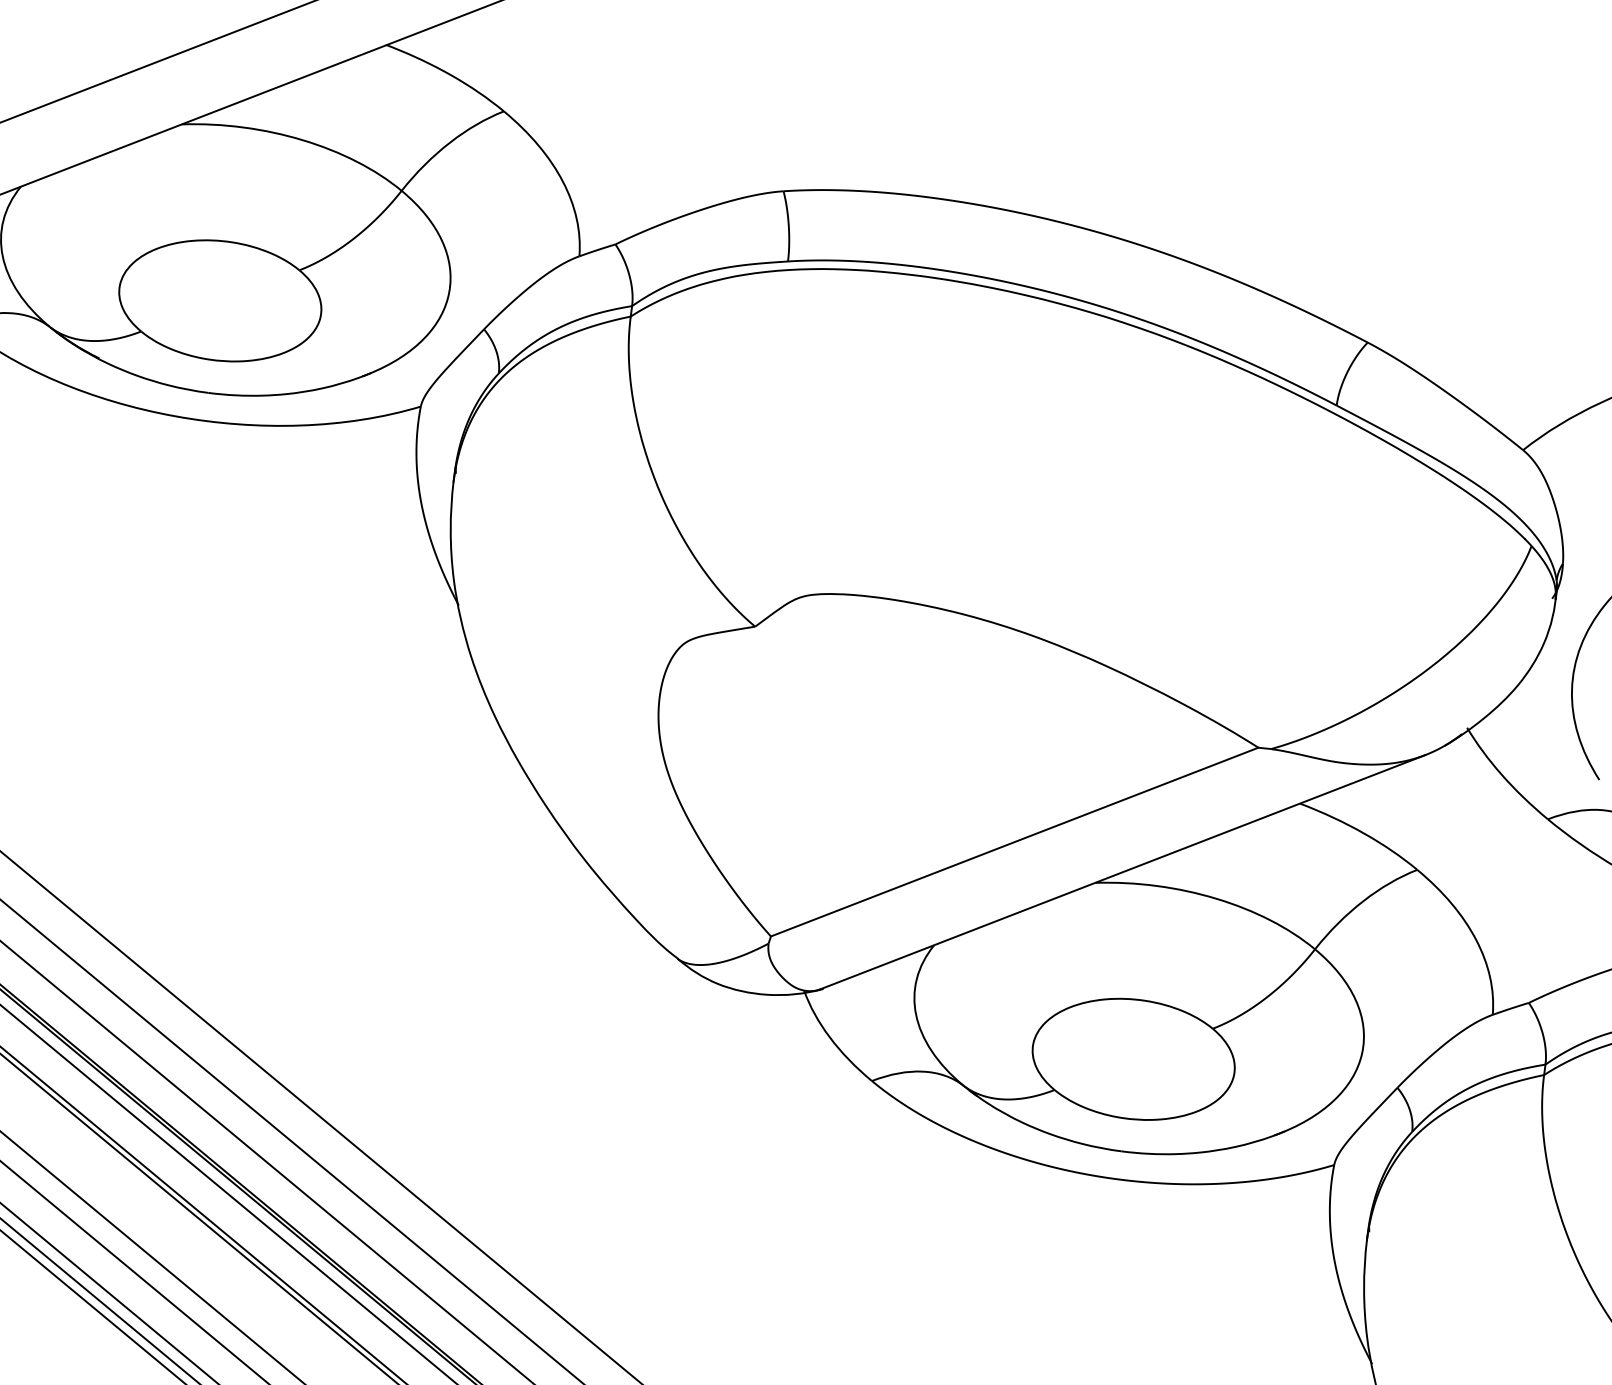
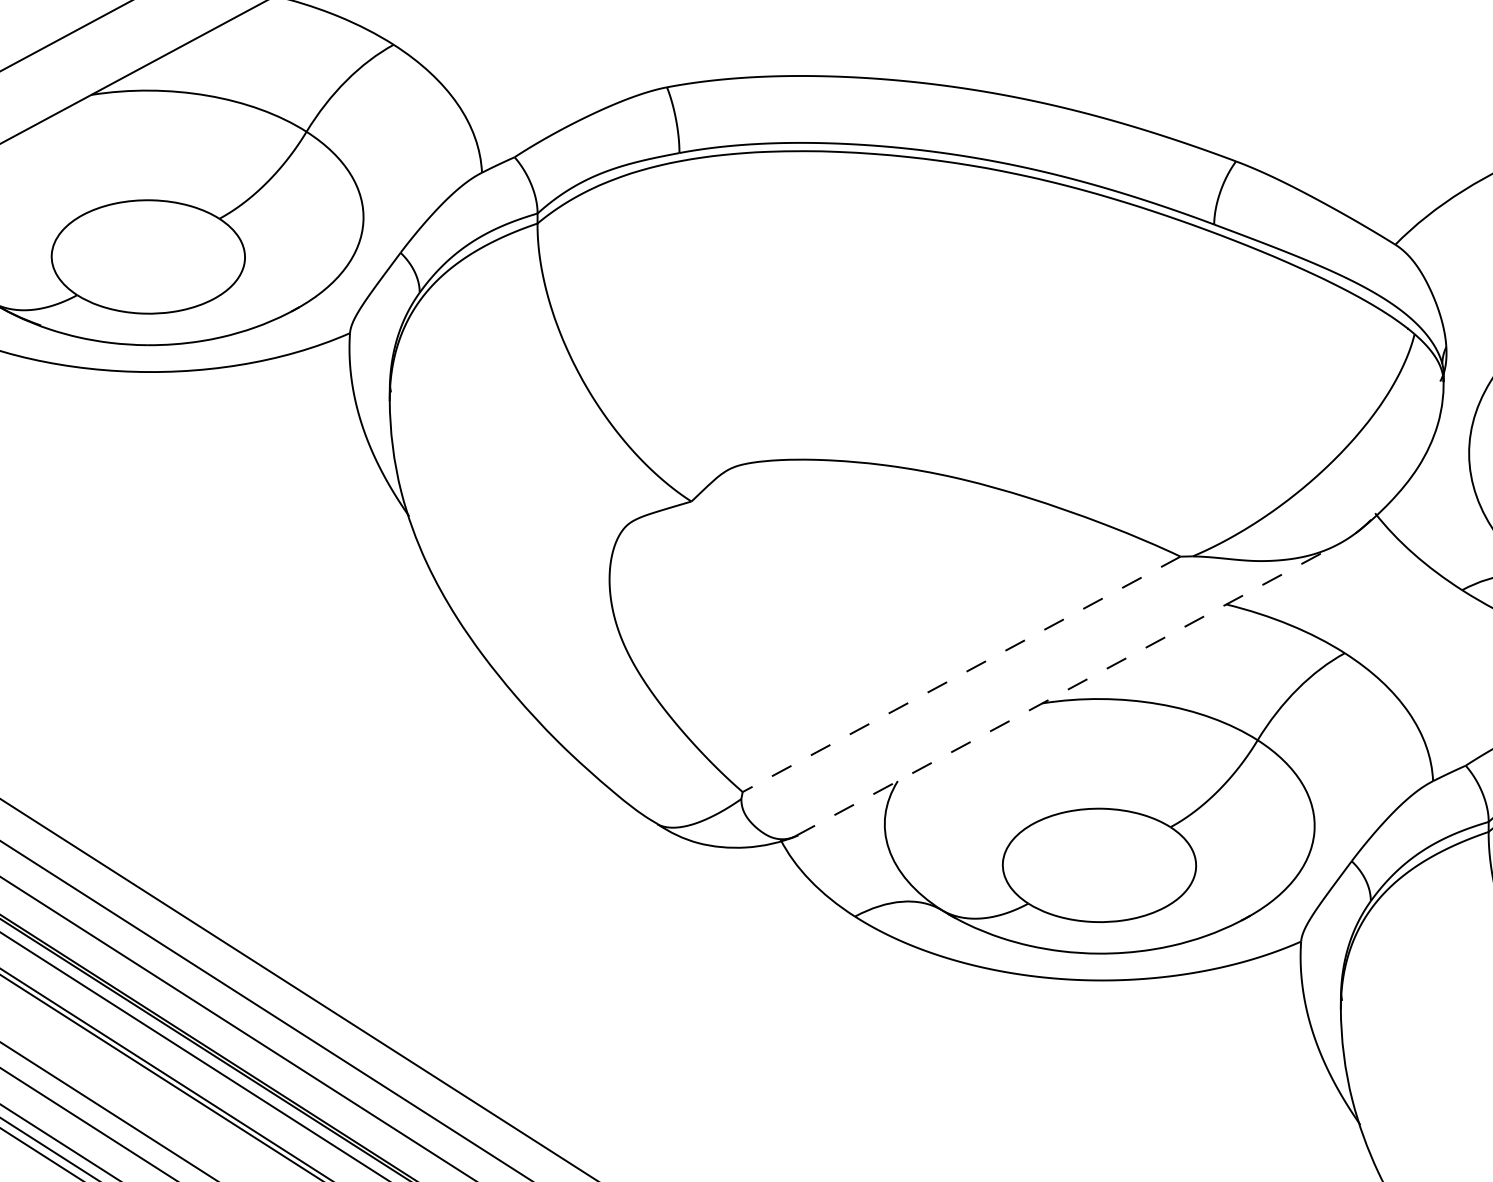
line: (1014, 842) -> (961, 674), solid -> dashed
line: (1123, 872) -> (1067, 690), solid -> dashed

